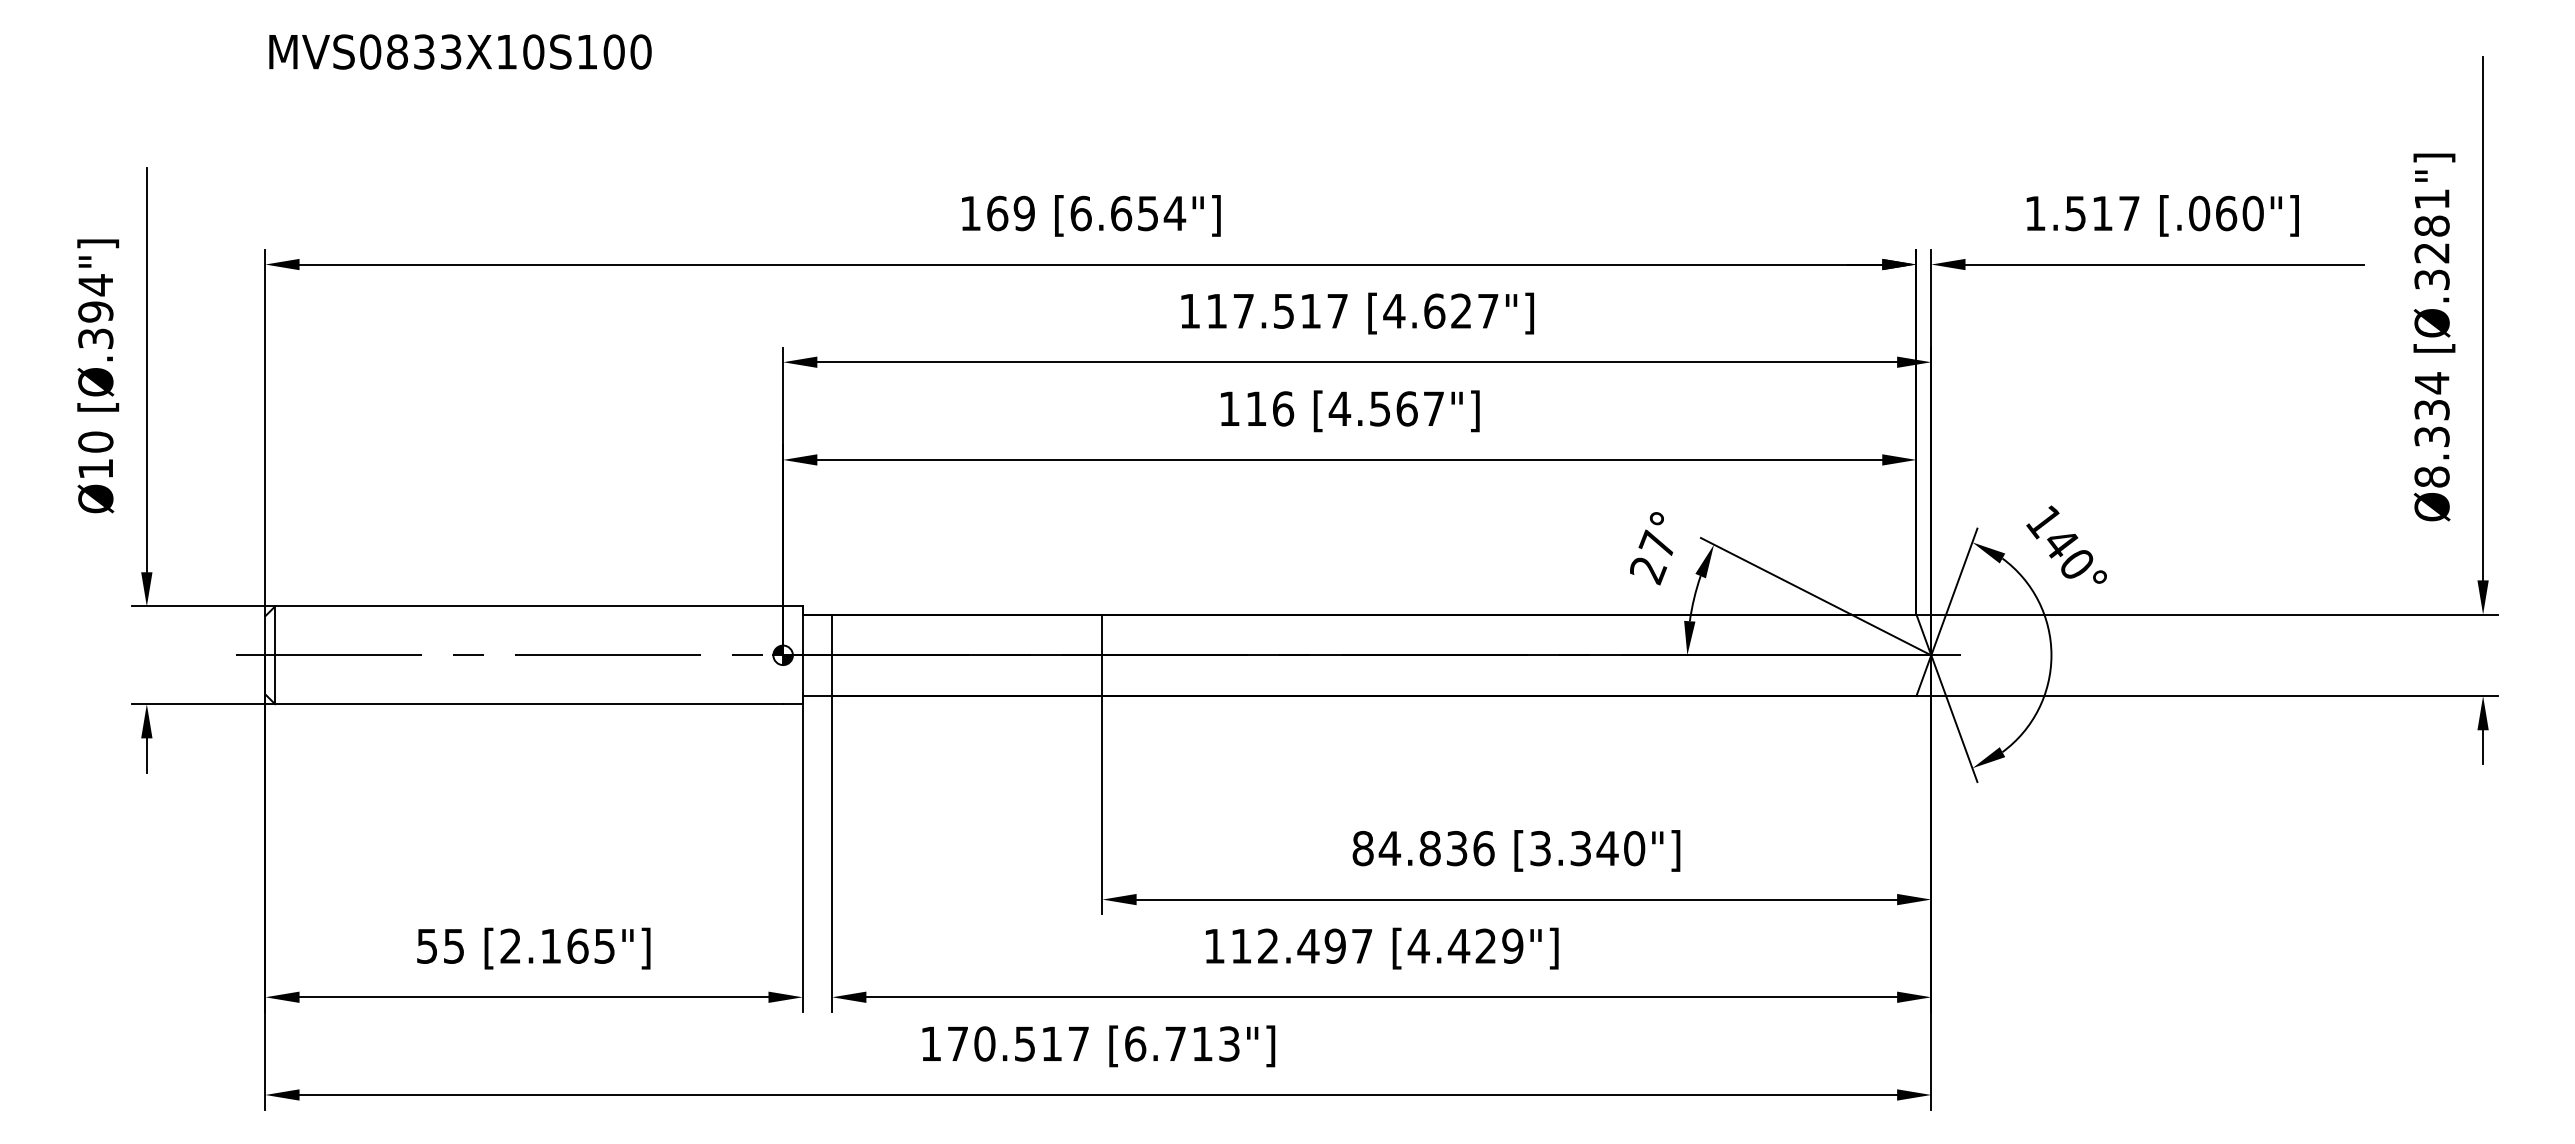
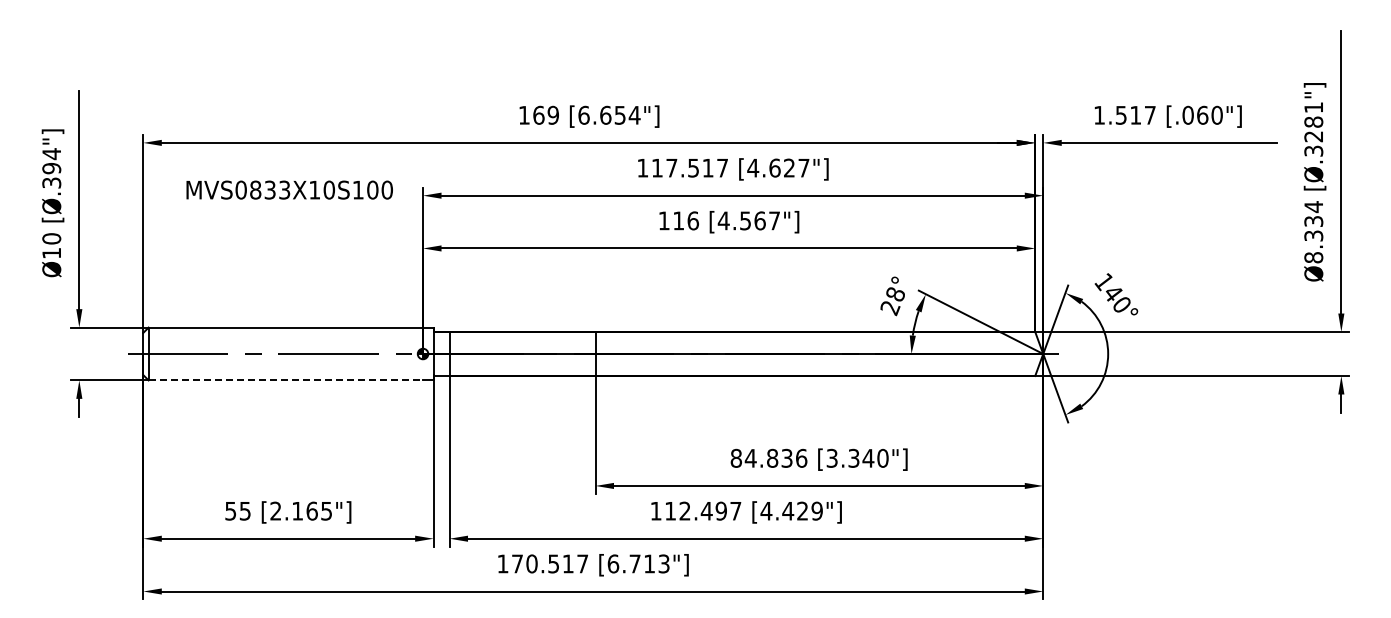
text: (460, 50) -> (289, 189), moved
text: (1655, 543) -> (894, 293), 27° -> 28°
line: (530, 704) -> (286, 380), solid -> dashed

